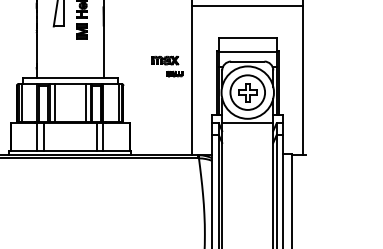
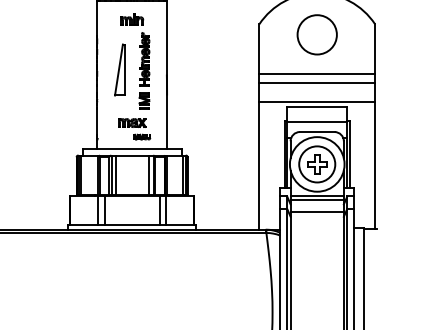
line: (248, 15) -> (317, 83), added
line: (248, 32) -> (317, 101), added
part: (167, 66) -> (134, 129), moved
line: (247, 127) -> (316, 200), added
line: (247, 138) -> (316, 212), added

